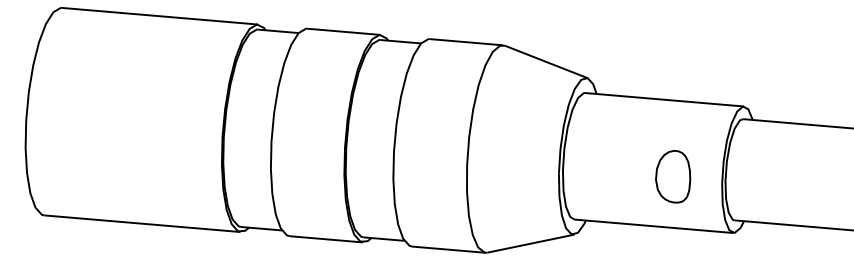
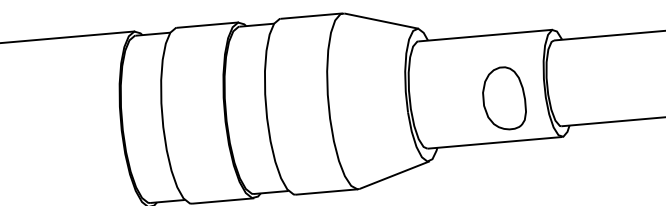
part: (672, 176) -> (503, 98), size x1.43

